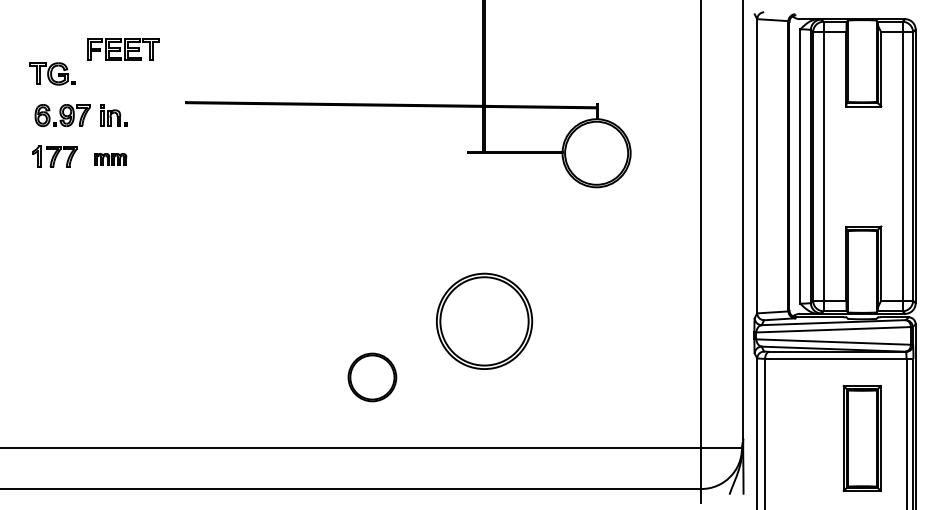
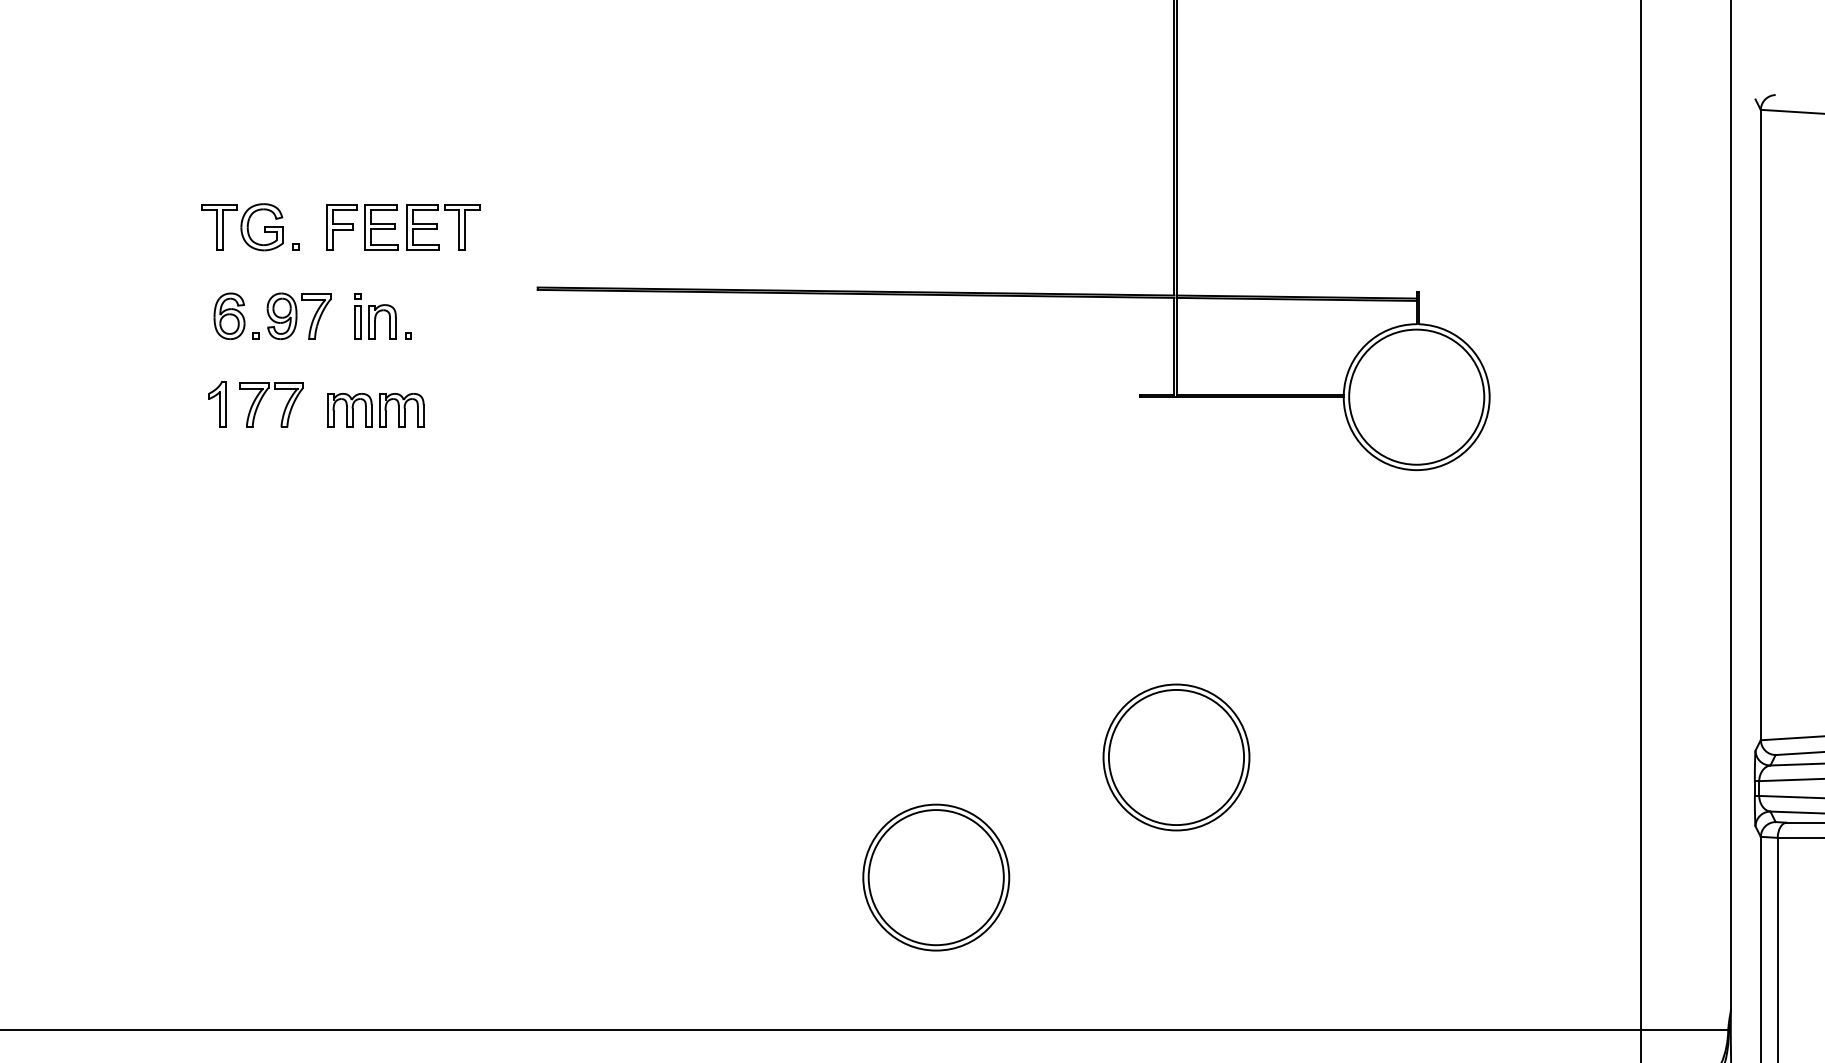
part: (123, 49) -> (402, 226), moved
part: (110, 158) -> (375, 408), size x1.43
part: (484, 321) -> (1176, 757), size x0.71
part: (372, 377) -> (936, 877), size x1.43

